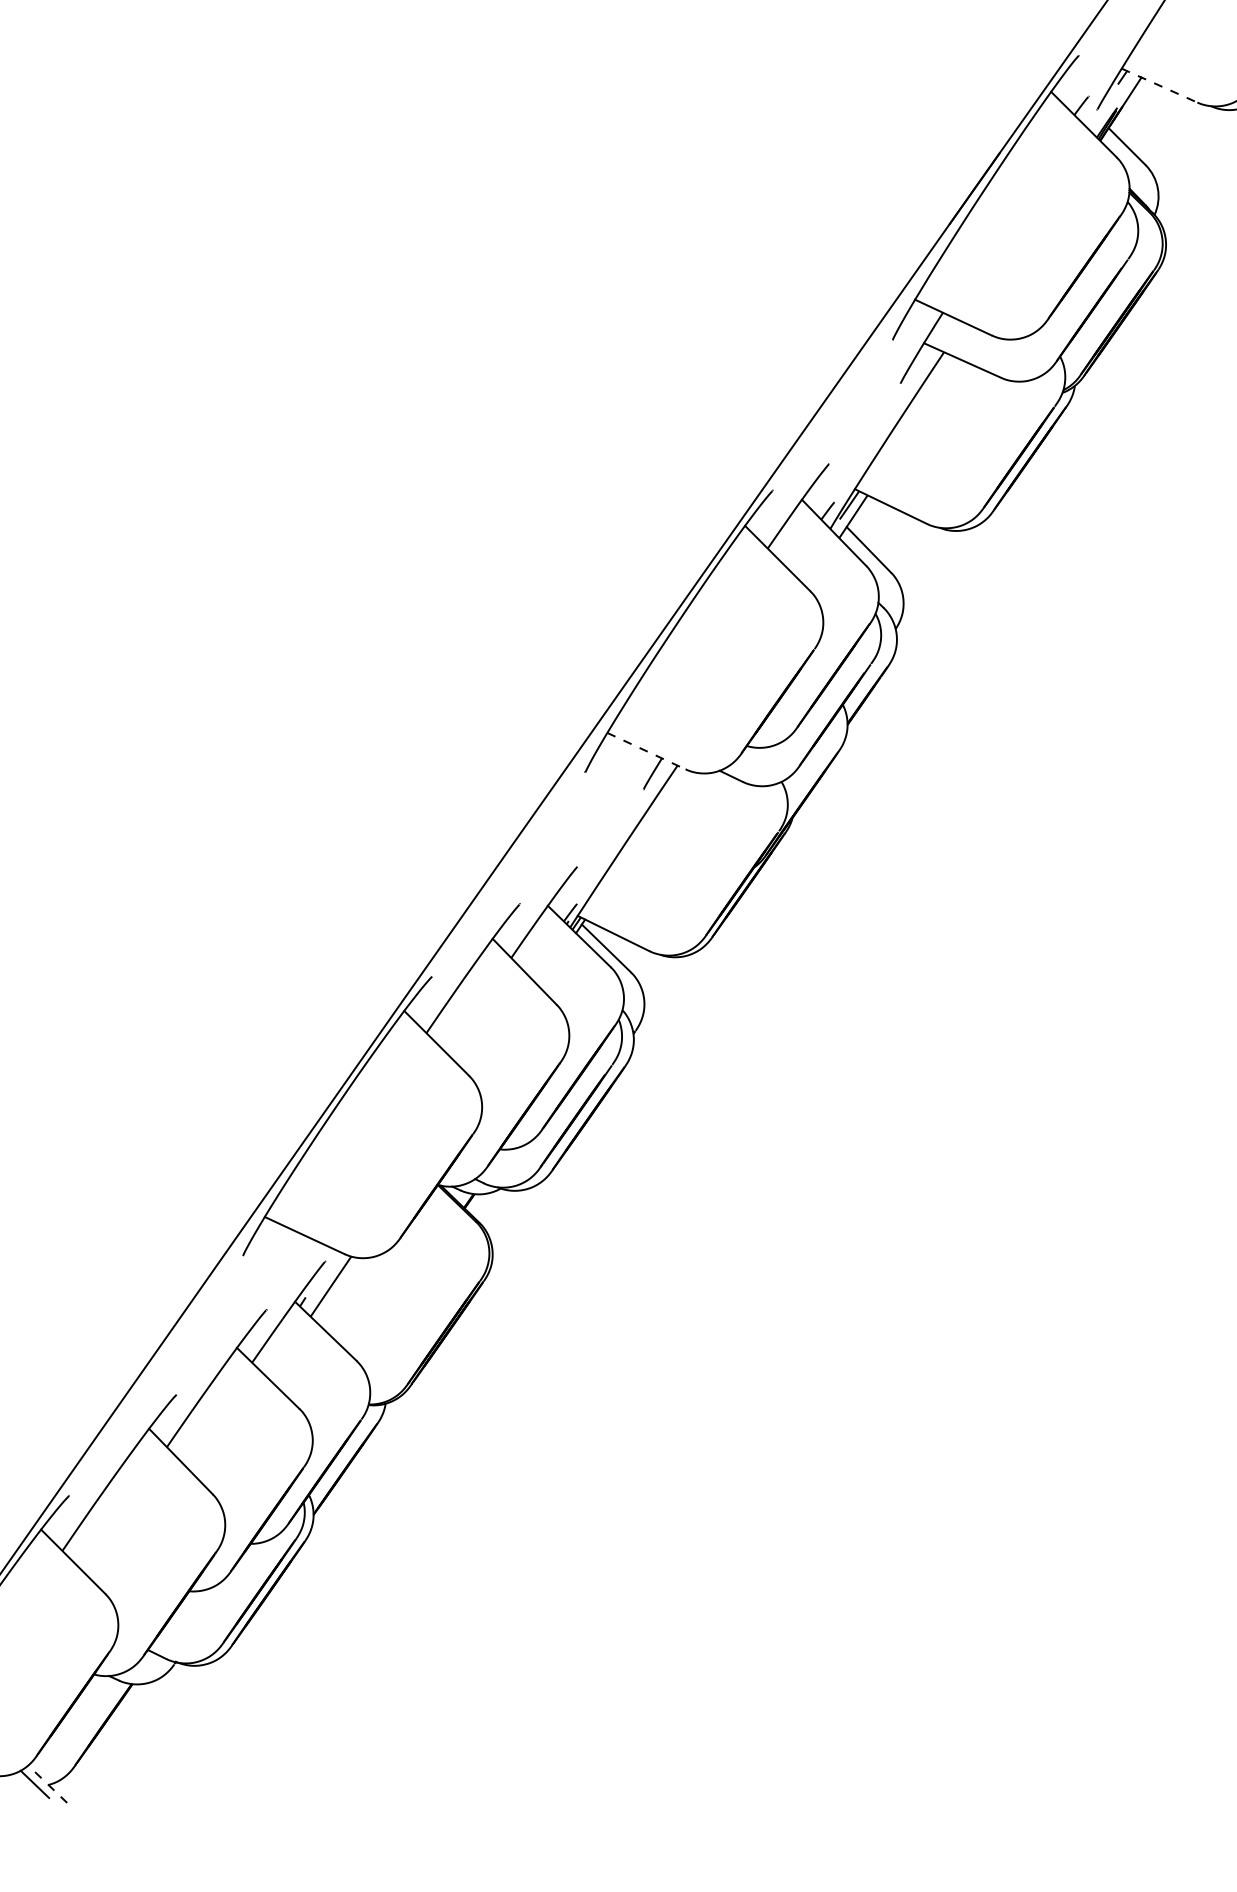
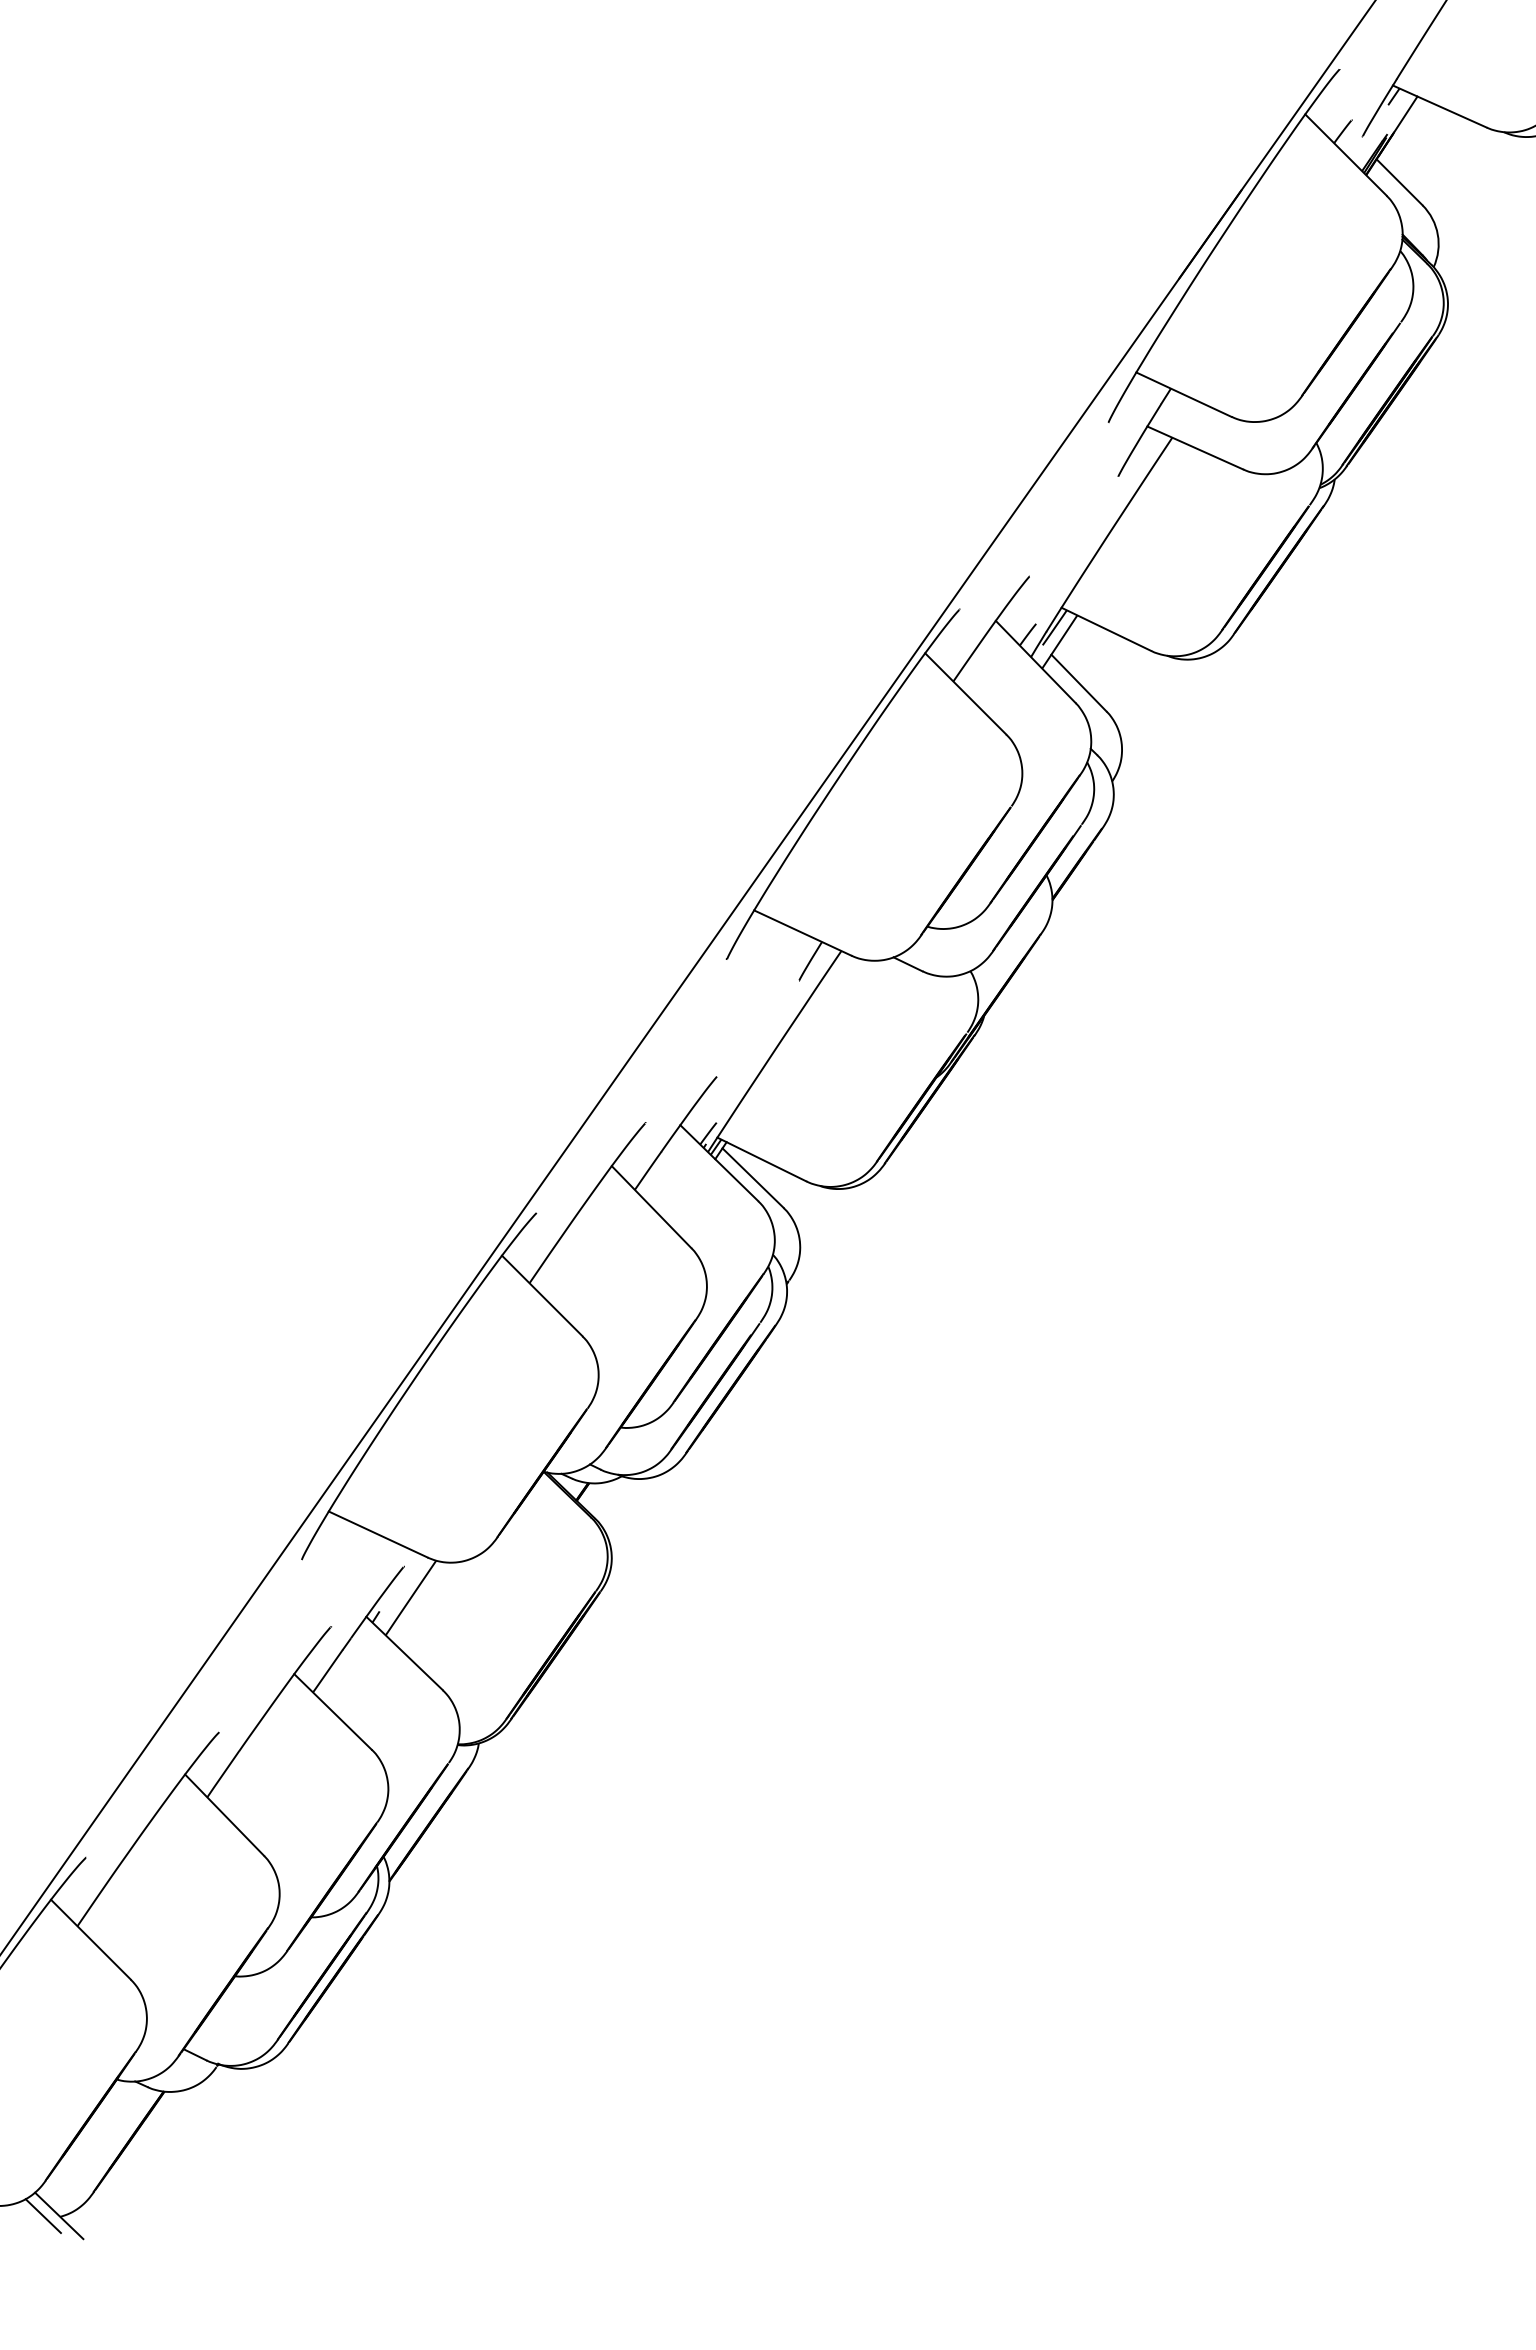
line: (1160, 85) -> (1440, 106), dashed -> solid
line: (646, 751) -> (802, 933), dashed -> solid
line: (47, 1783) -> (58, 2215), dashed -> solid

